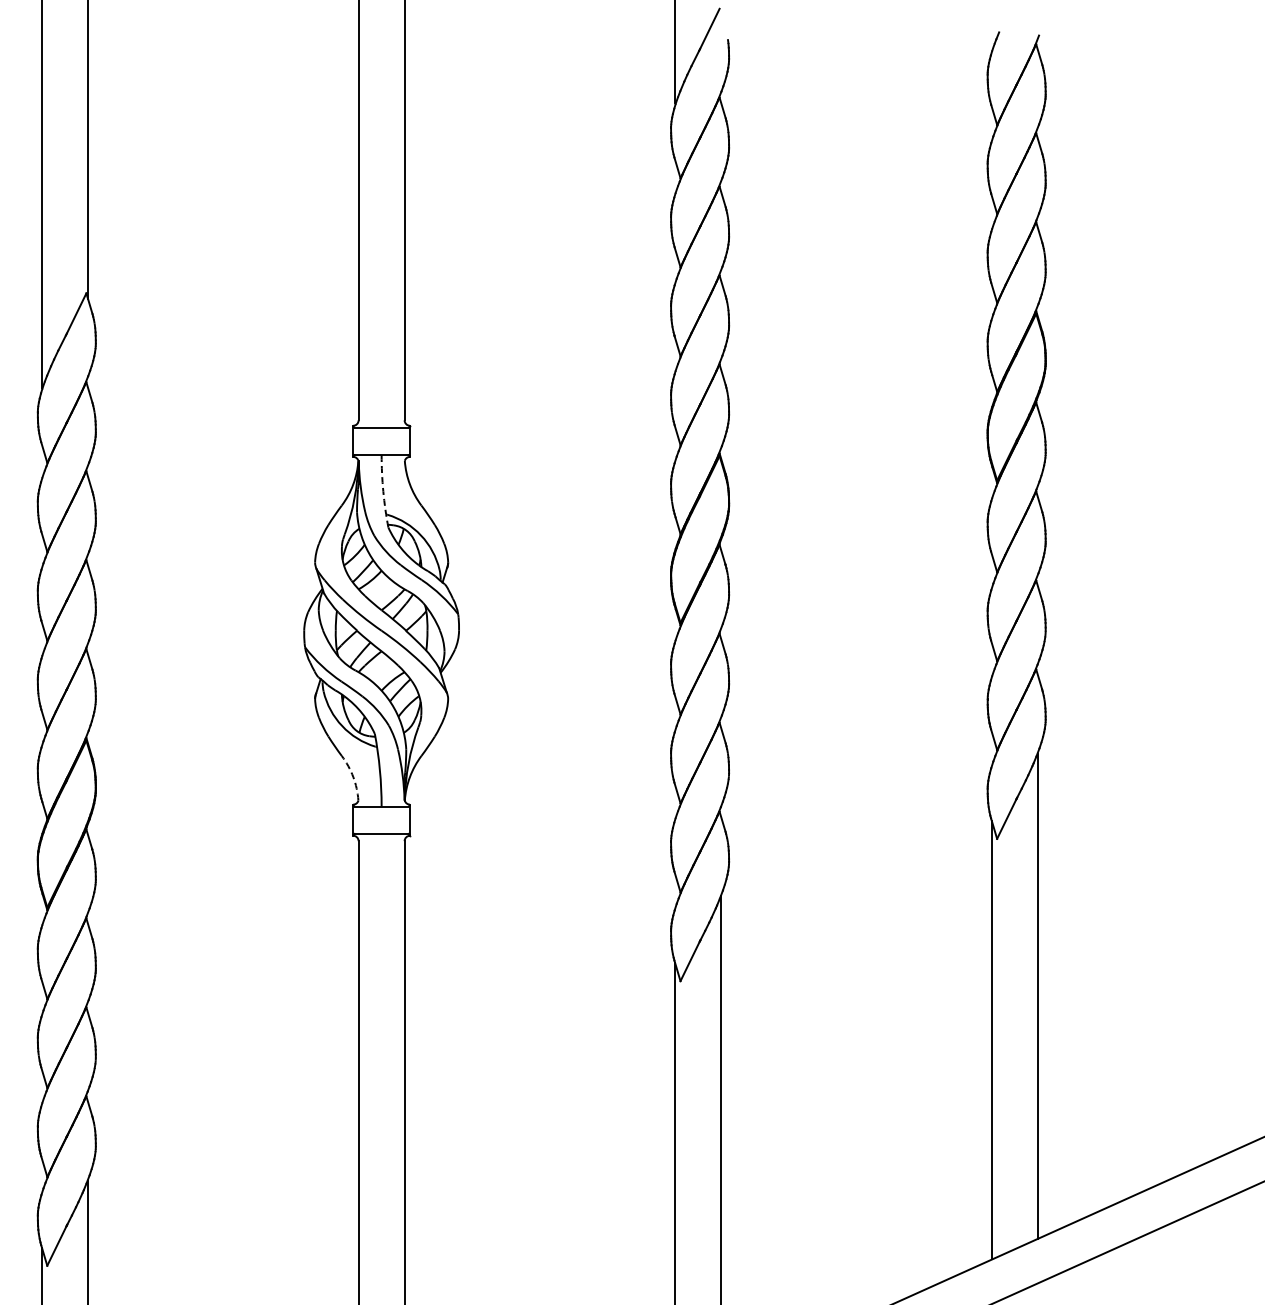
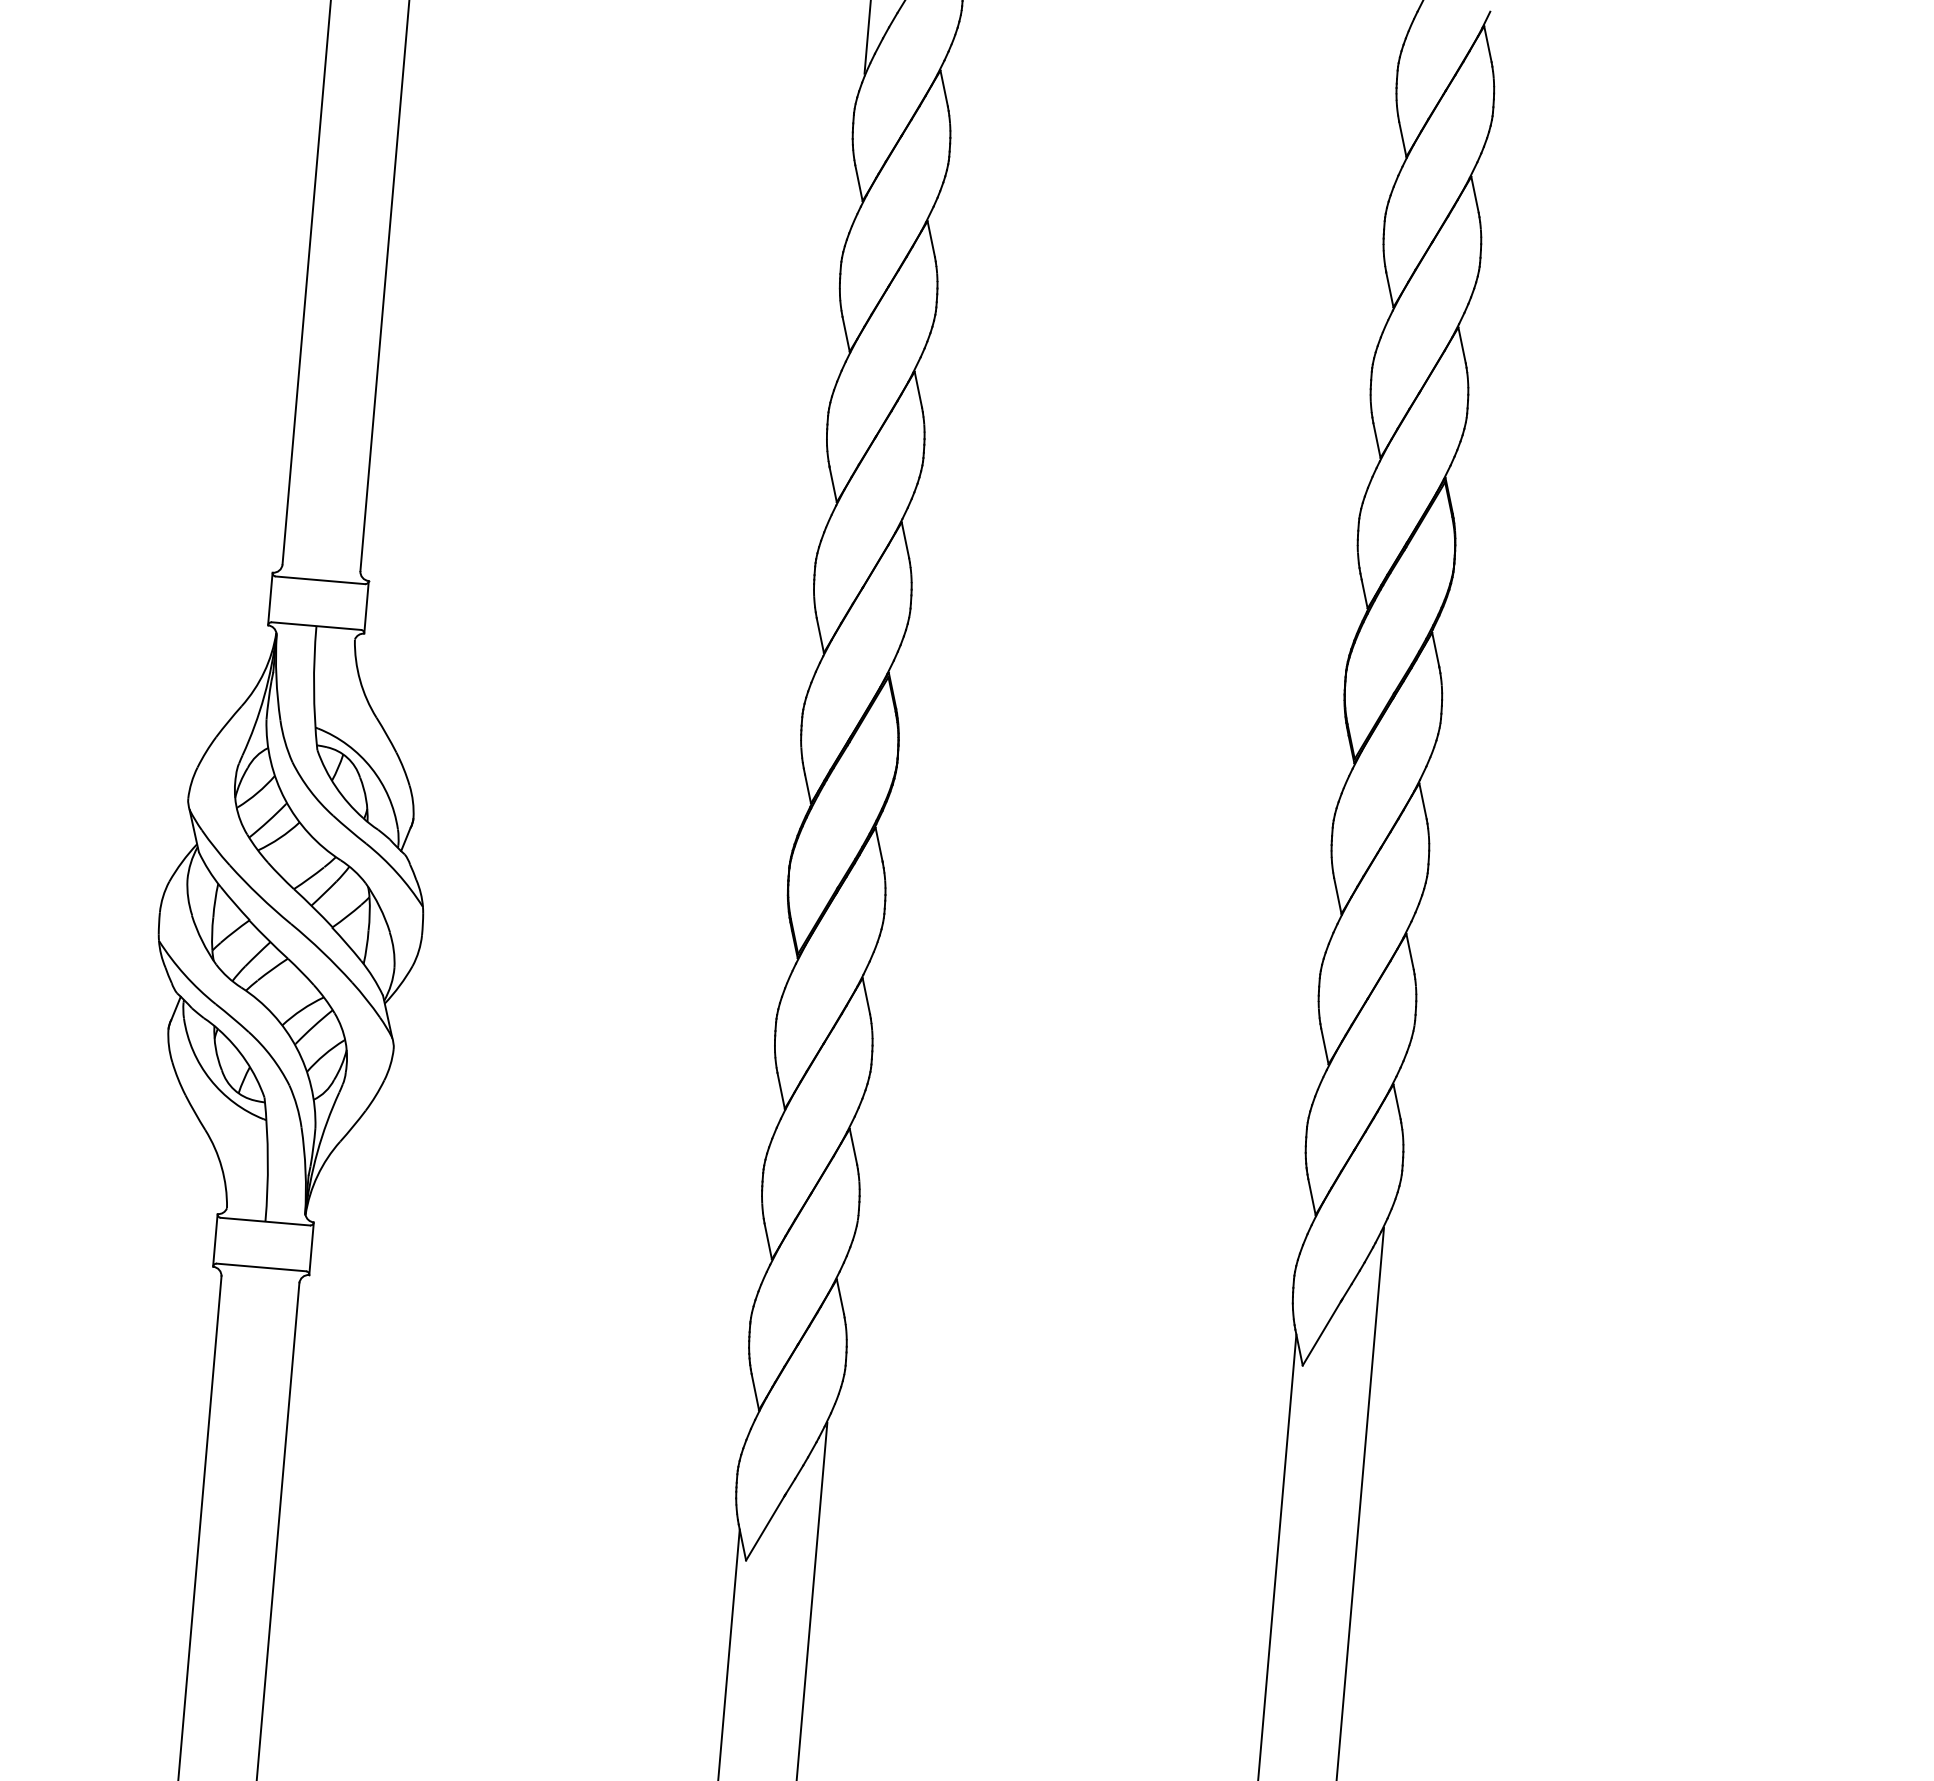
arc: (383, 491) -> (314, 688), dashed -> solid
arc: (353, 777) -> (222, 1168), dashed -> solid

